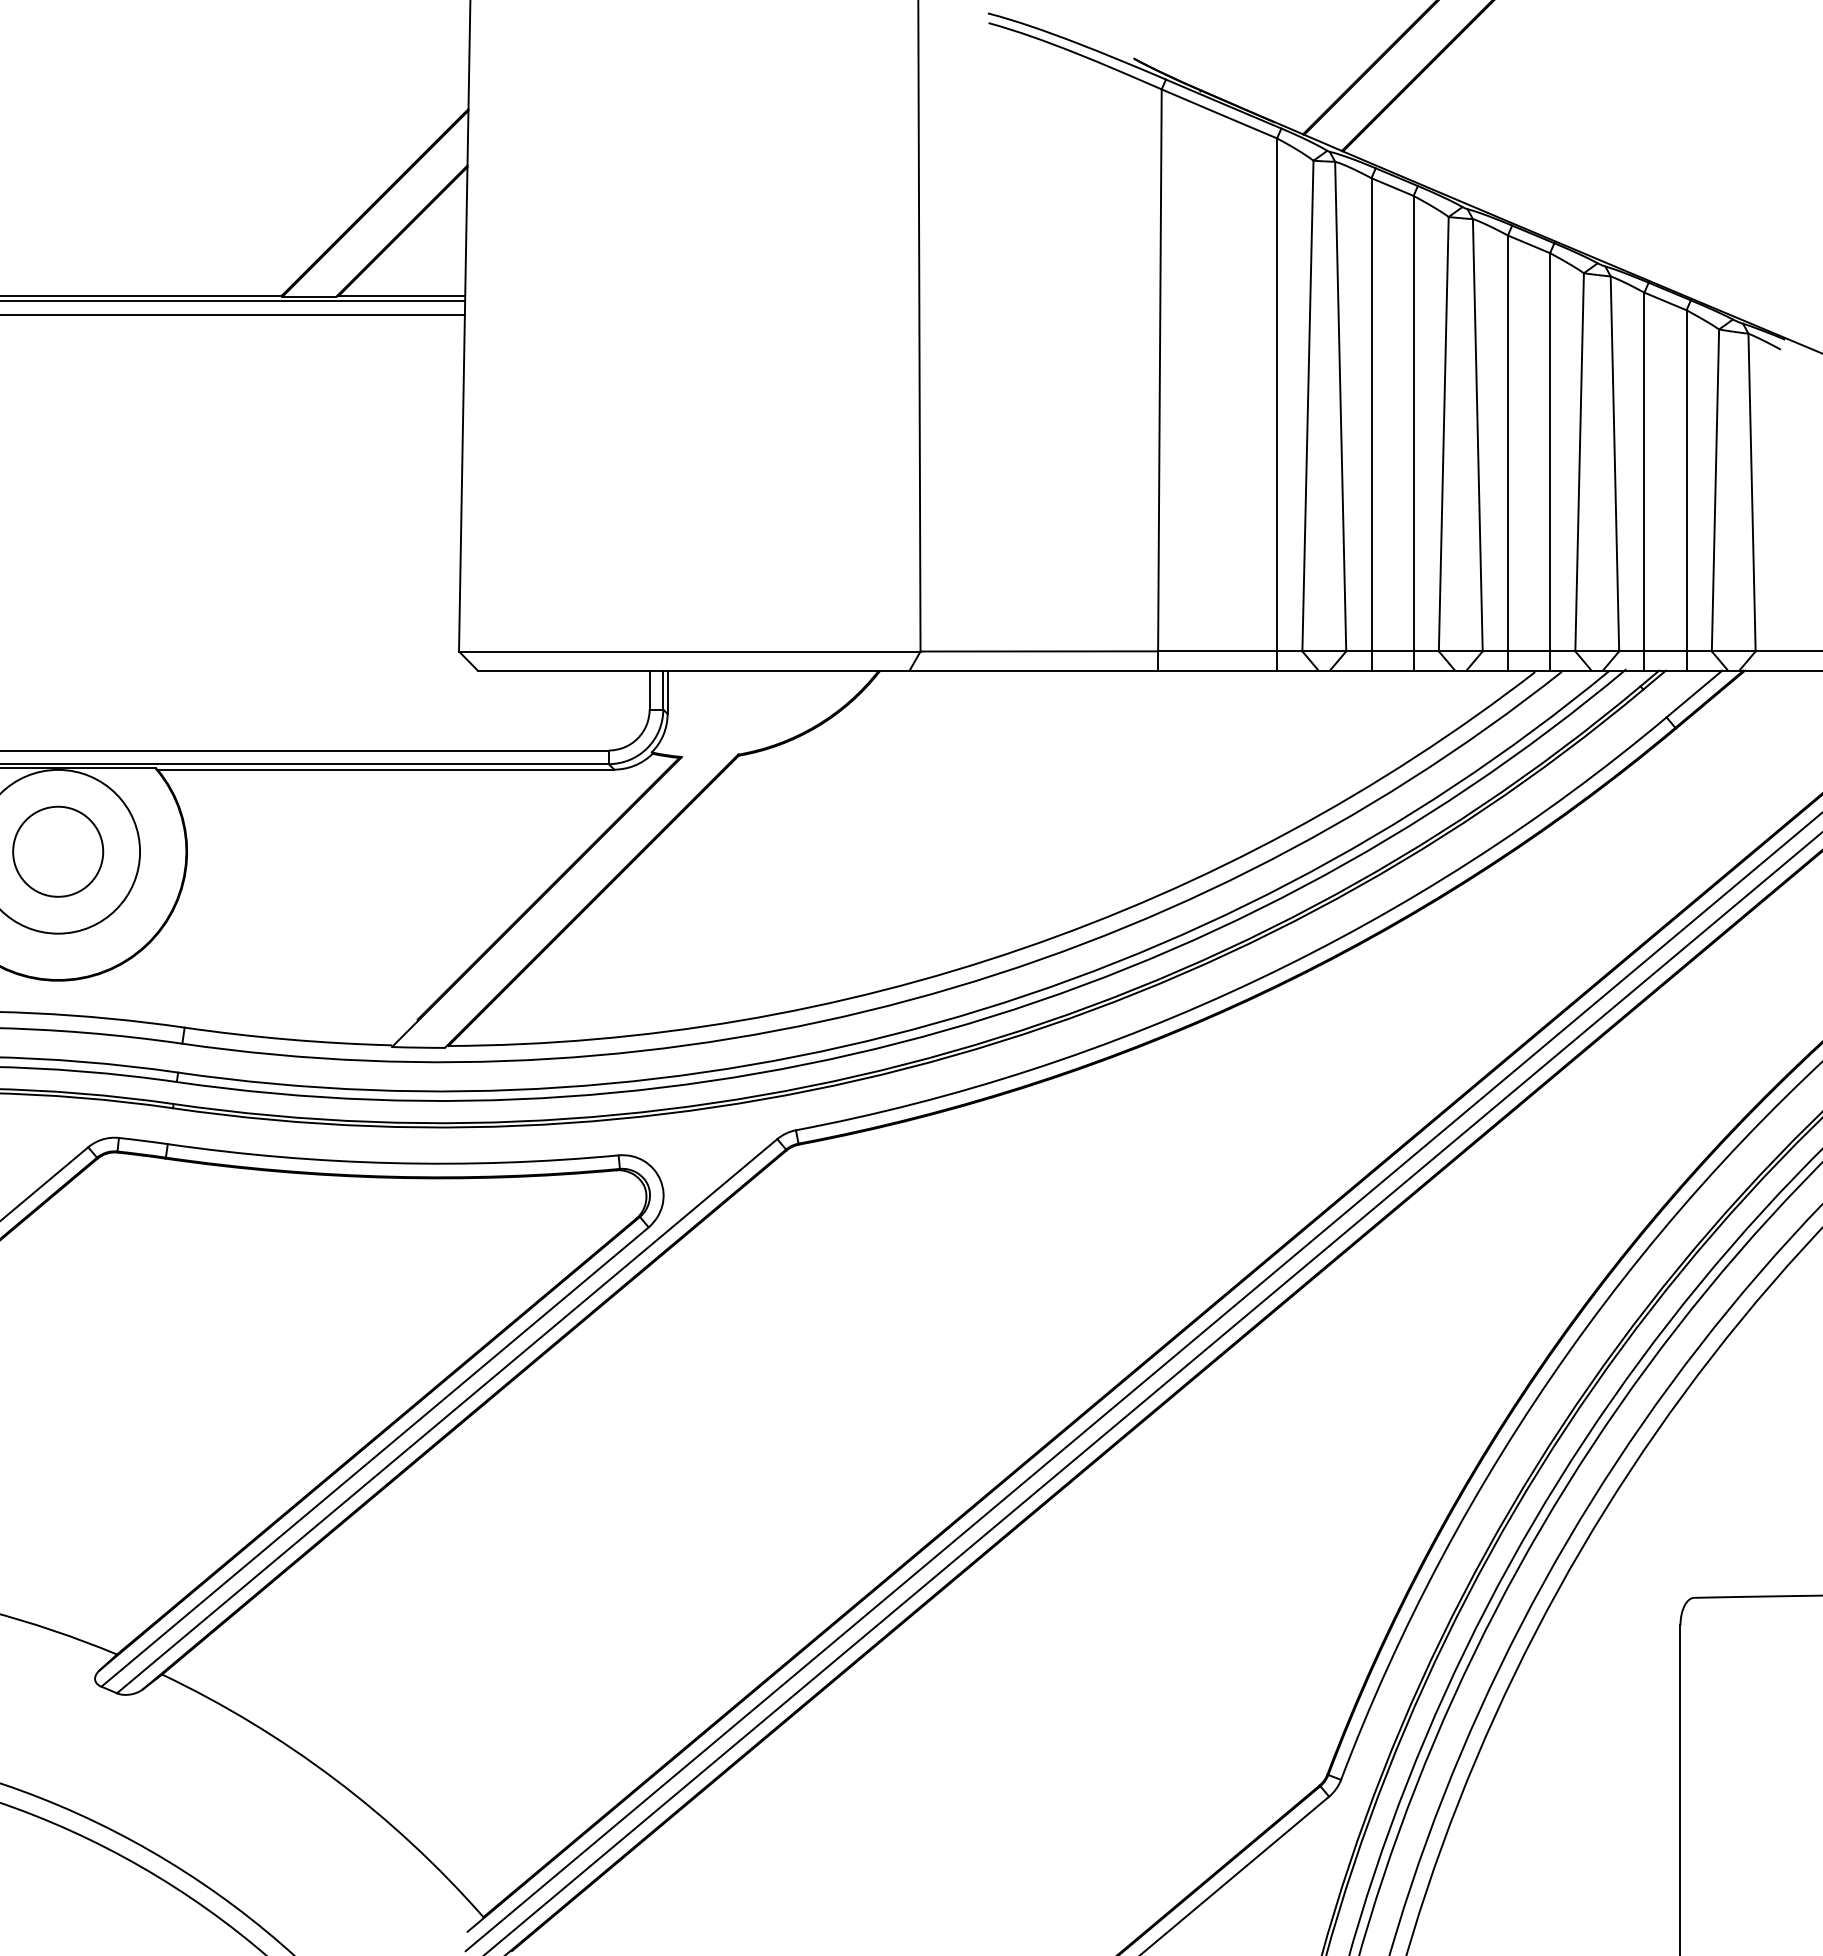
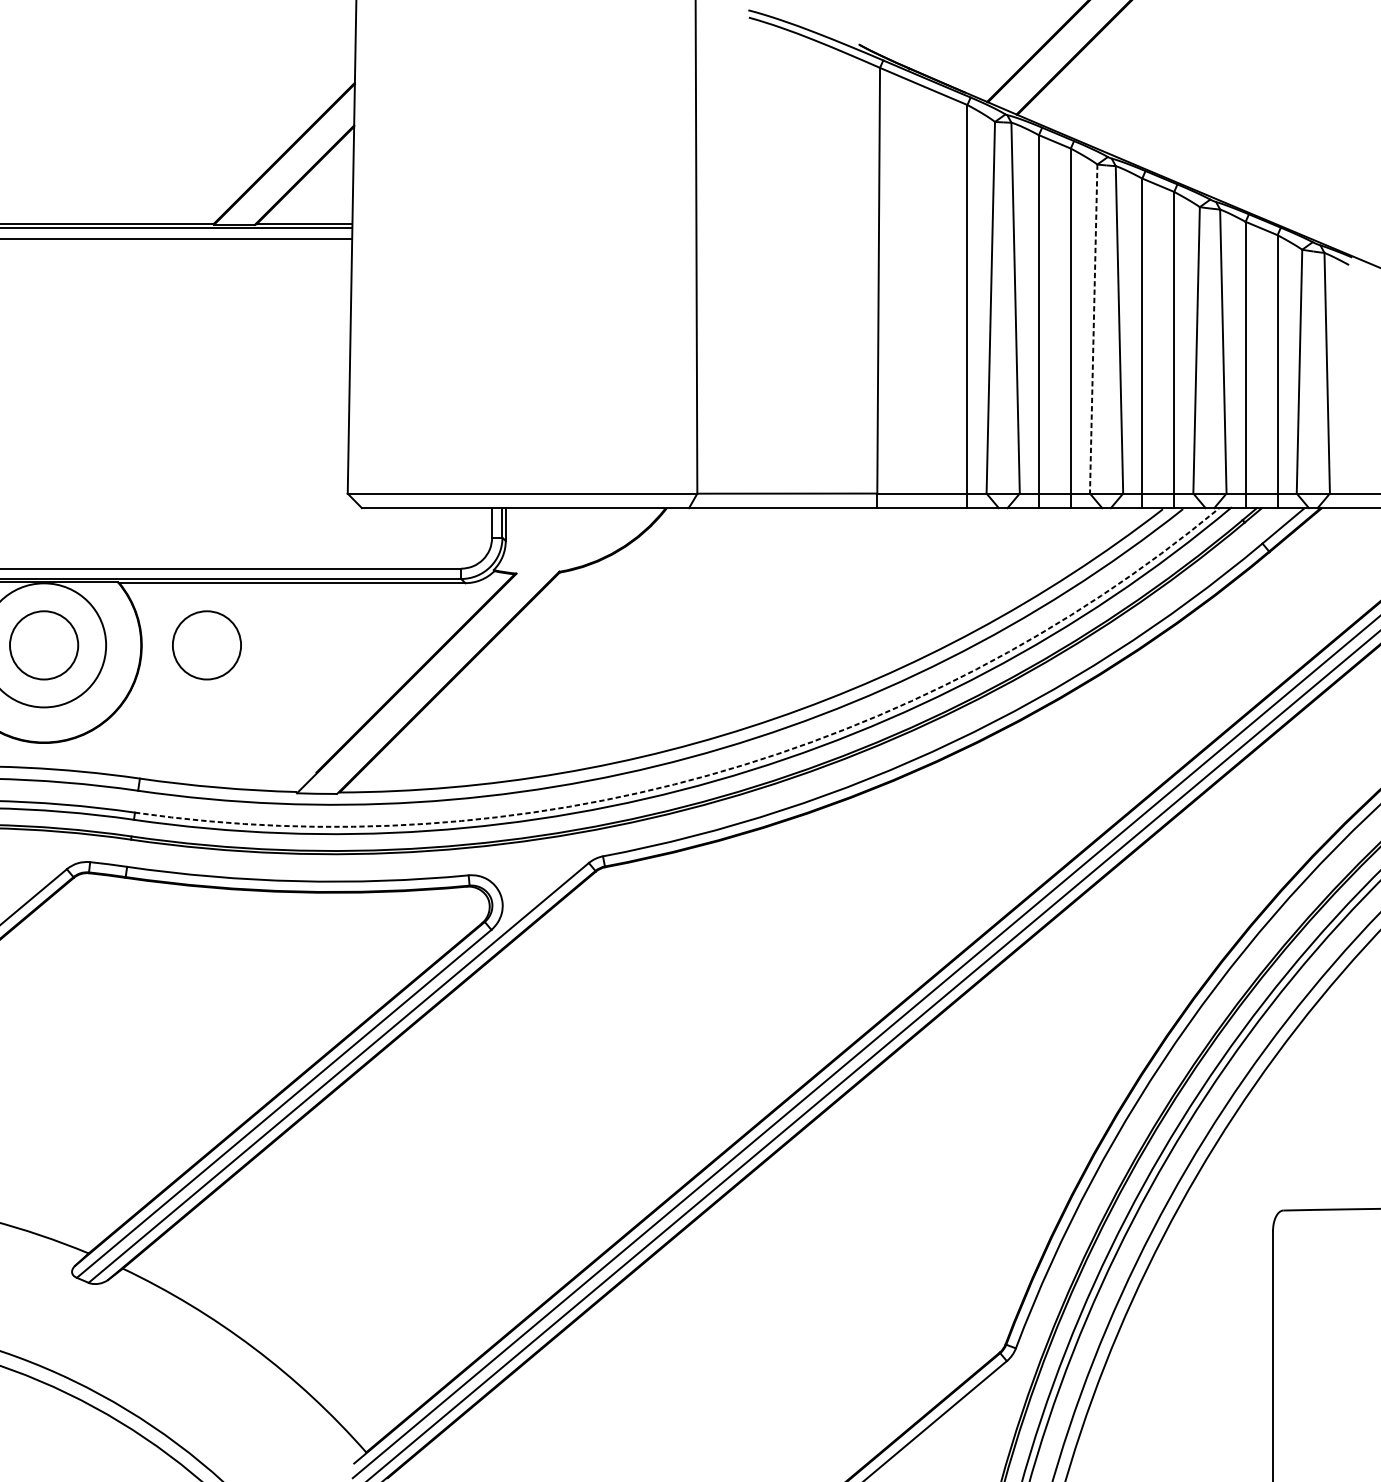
line: (1443, 434) -> (1093, 329), solid -> dashed
circle: (273, 851) -> (207, 645), added
arc: (936, 1023) -> (709, 775), solid -> dashed

